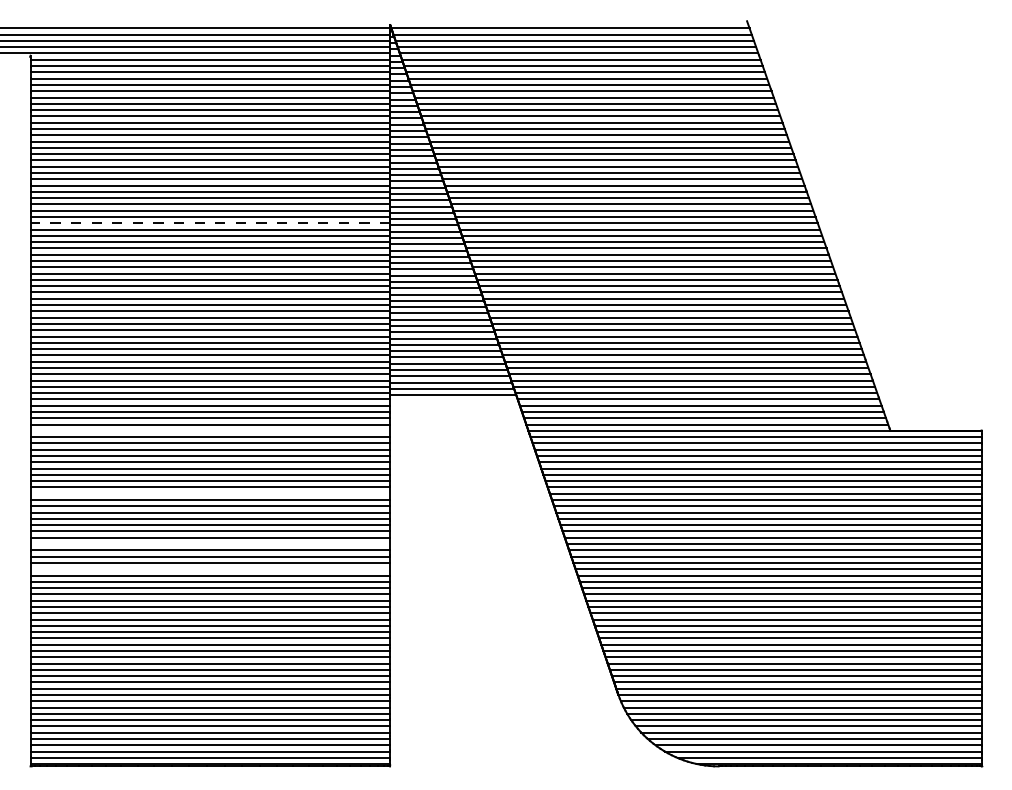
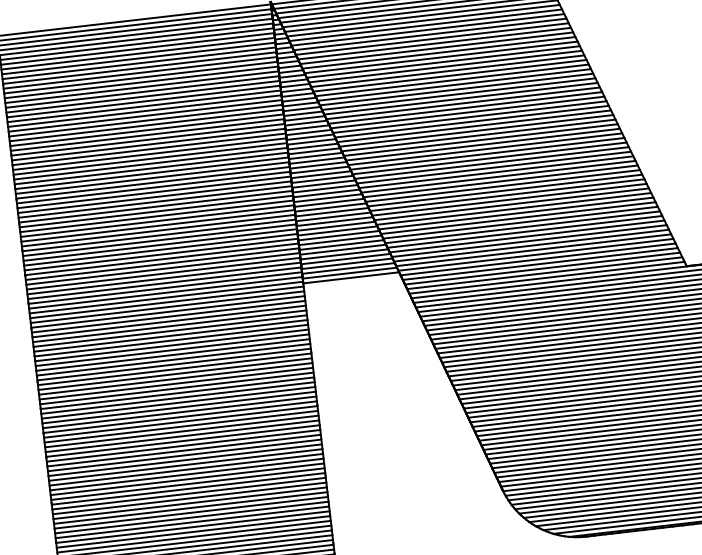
line: (210, 223) -> (151, 168), dashed -> solid
line: (210, 430) -> (169, 326), added
line: (210, 493) -> (175, 373), added
line: (210, 544) -> (179, 412), added
line: (210, 569) -> (182, 431), added

